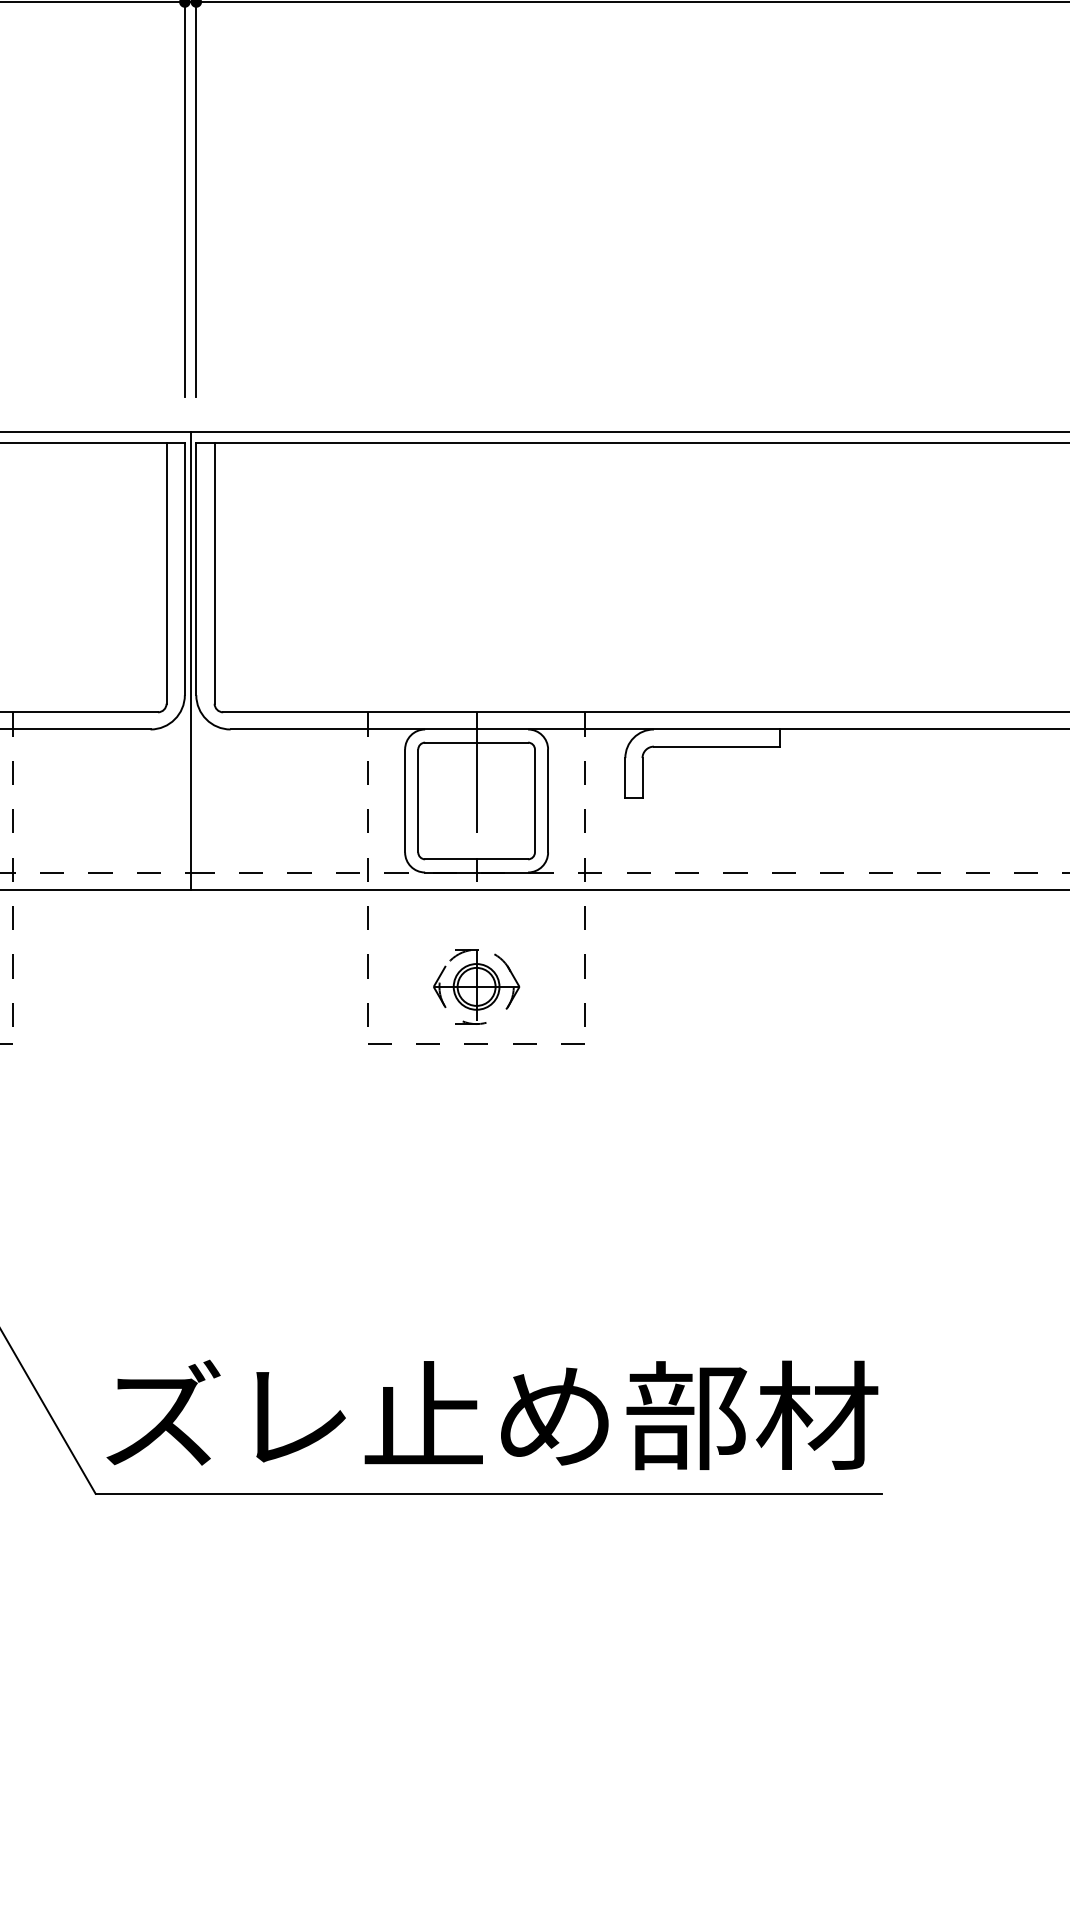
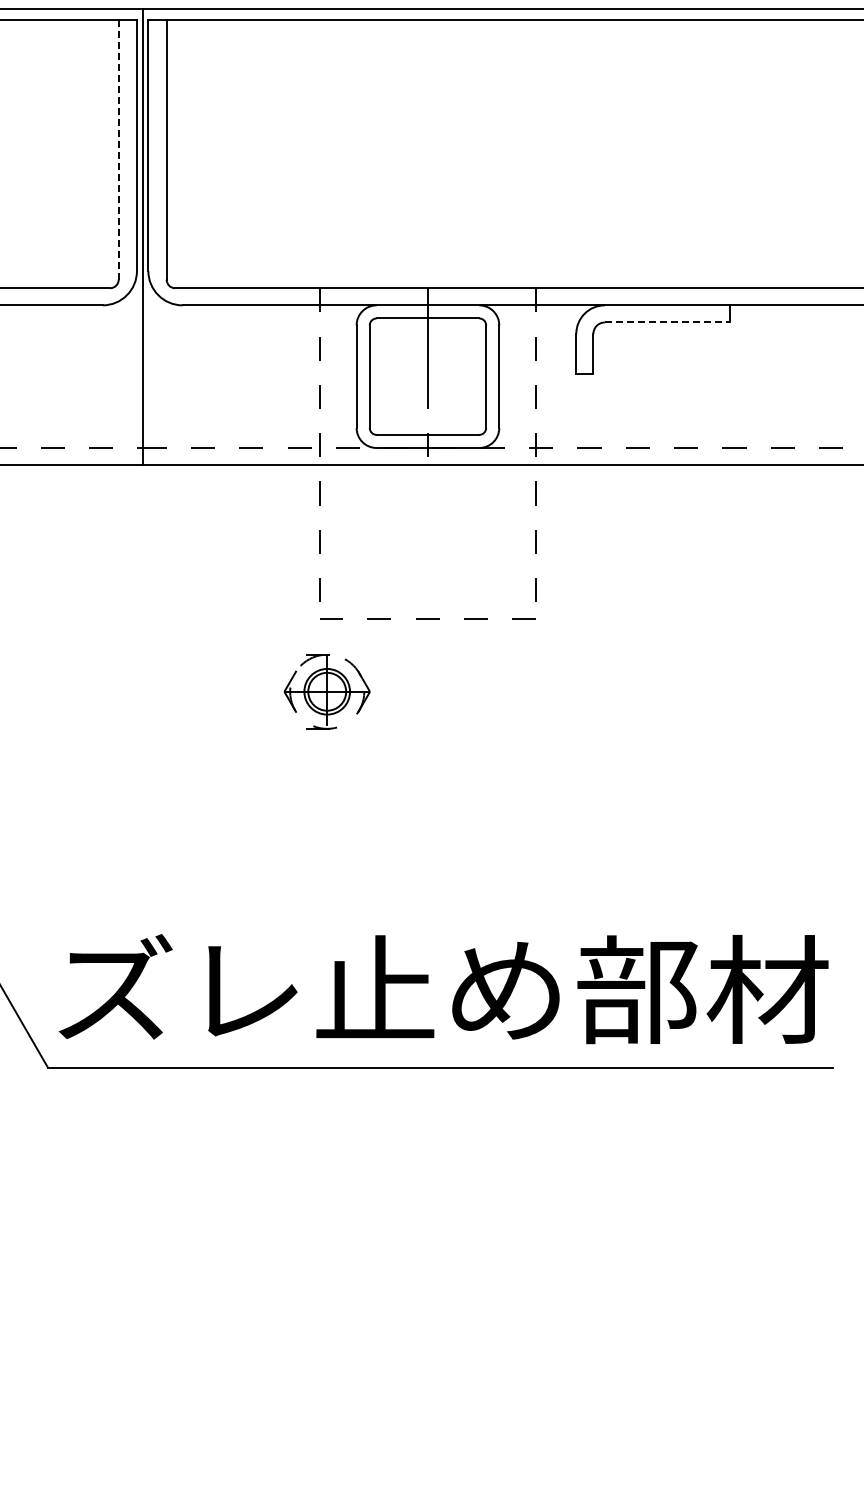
line: (166, 573) -> (118, 149), solid -> dashed
line: (716, 746) -> (667, 322), solid -> dashed
part: (476, 986) -> (327, 691), moved

